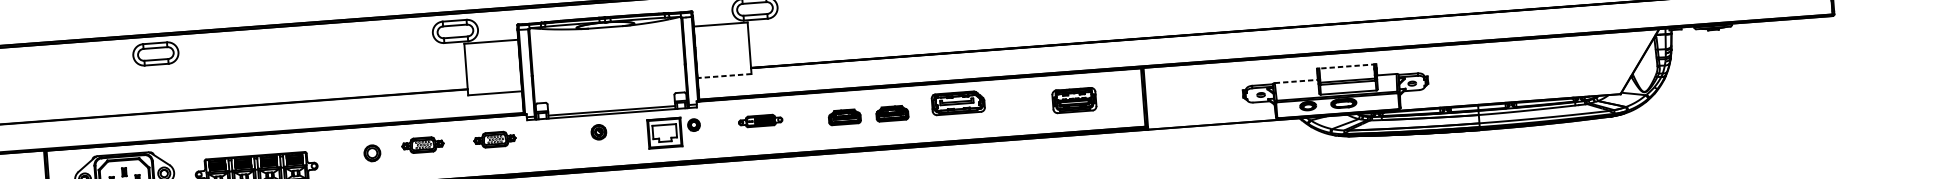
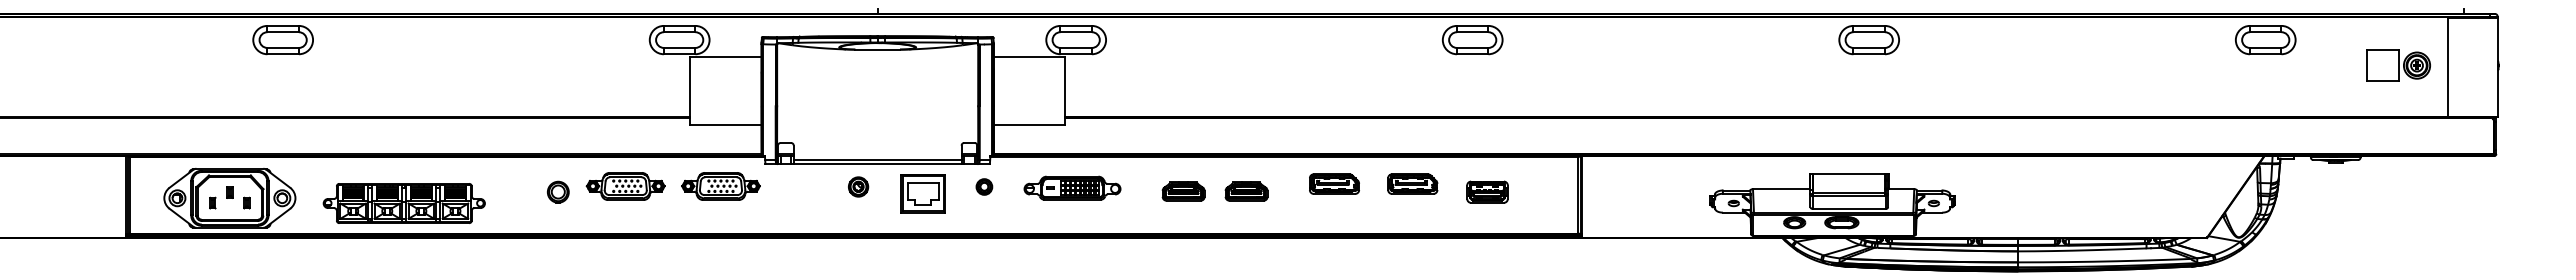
line: (1346, 66) -> (1848, 174), dashed -> solid
line: (724, 76) -> (1029, 125), dashed -> solid
line: (1296, 81) -> (1781, 189), dashed -> solid
part: (1017, 98) -> (1412, 183), added
part: (1074, 99) -> (1487, 191), size x0.71
part: (958, 102) -> (1334, 183), size x0.71
part: (760, 120) -> (1072, 187), size x1.67
part: (664, 133) -> (922, 193), moved
part: (494, 139) -> (720, 186), size x1.43
part: (422, 145) -> (625, 186), size x1.43

